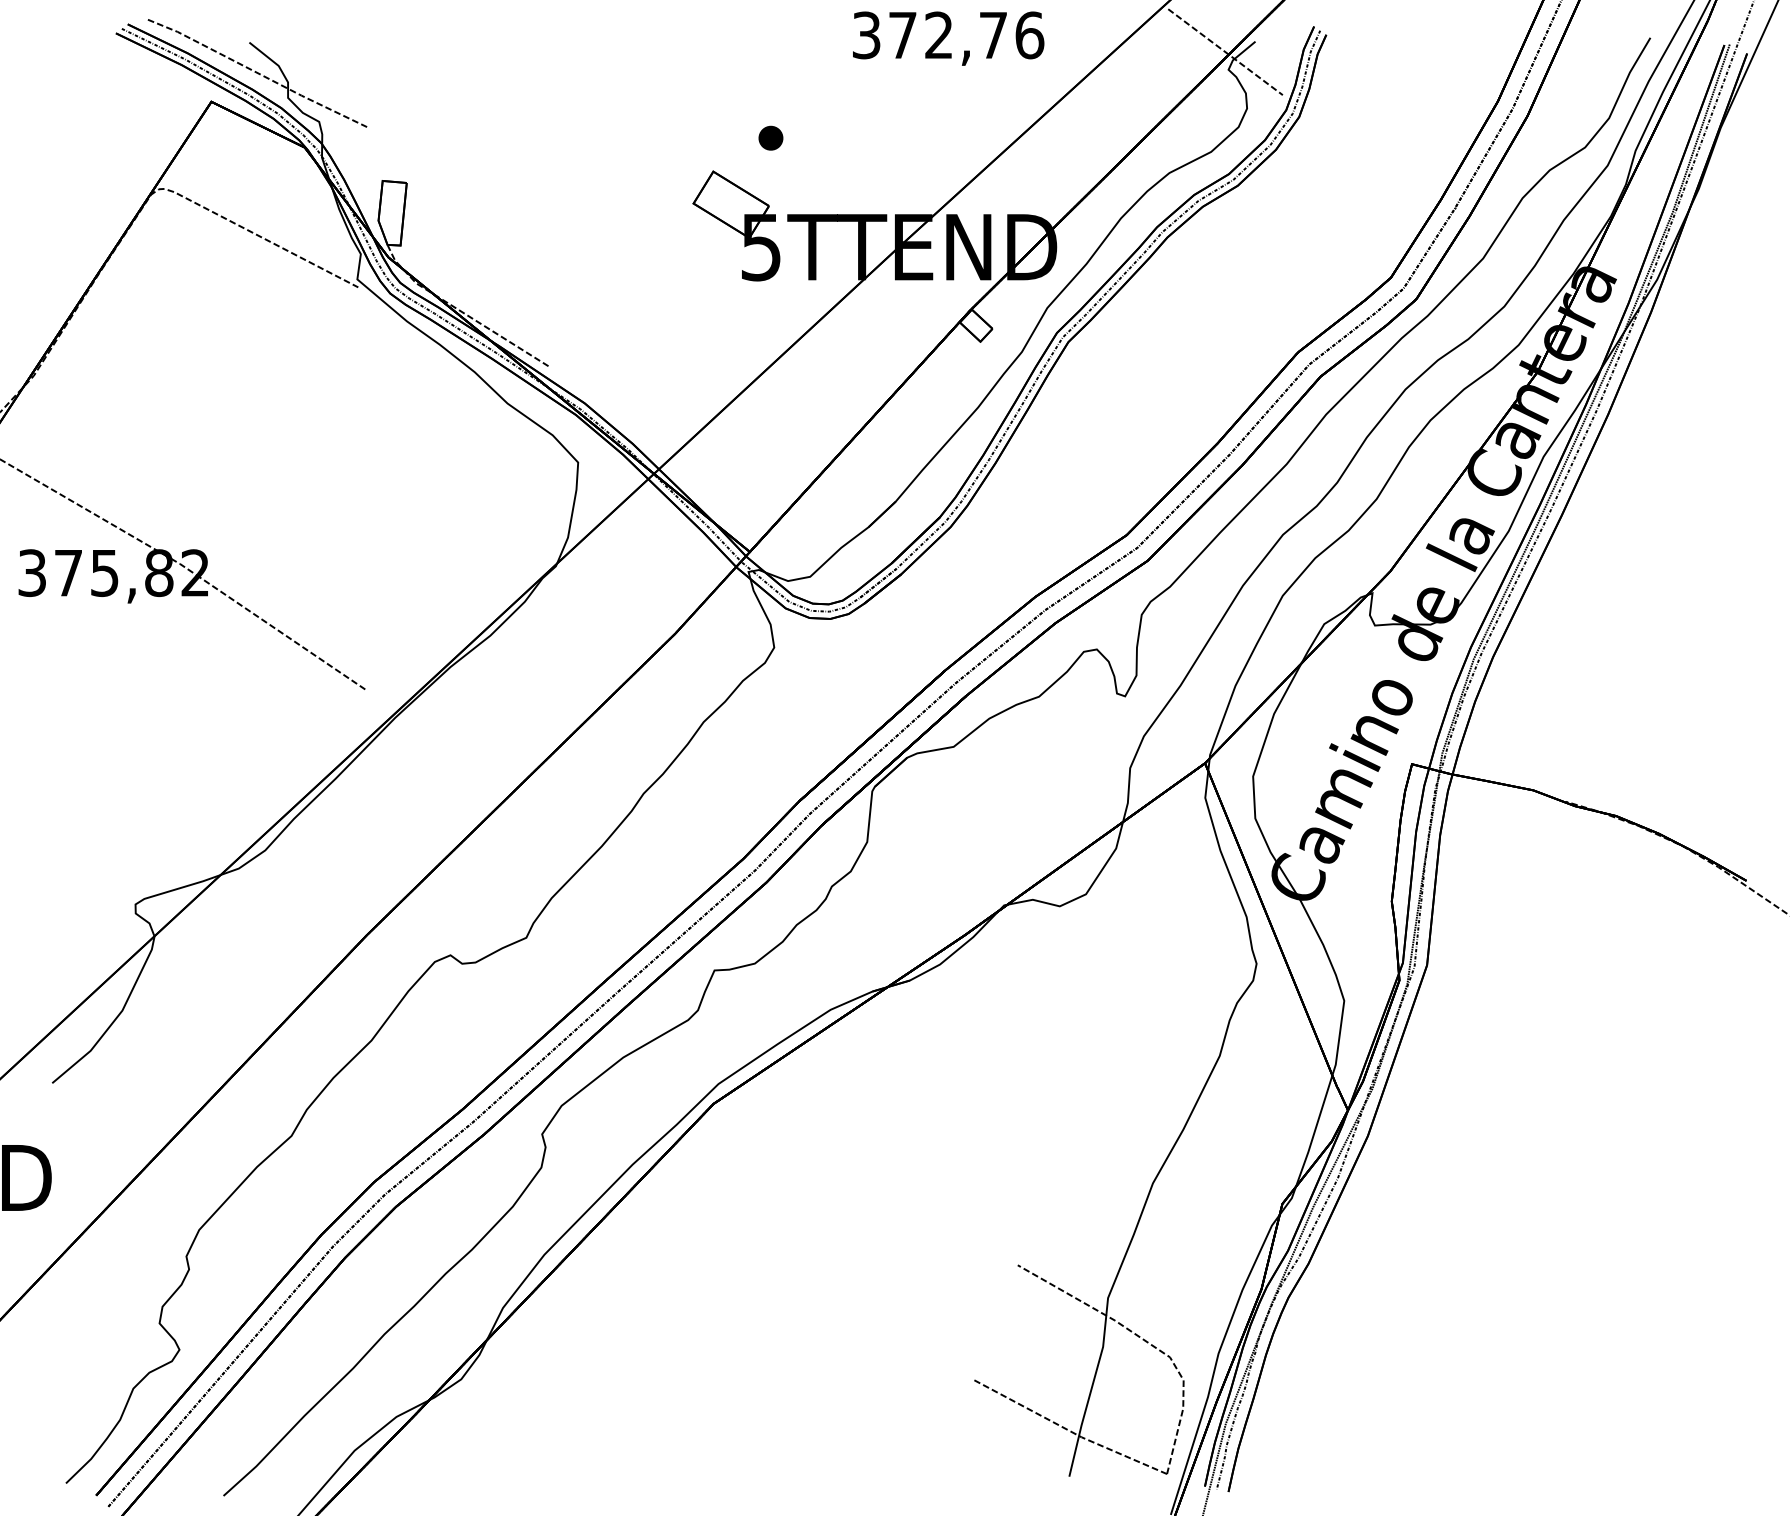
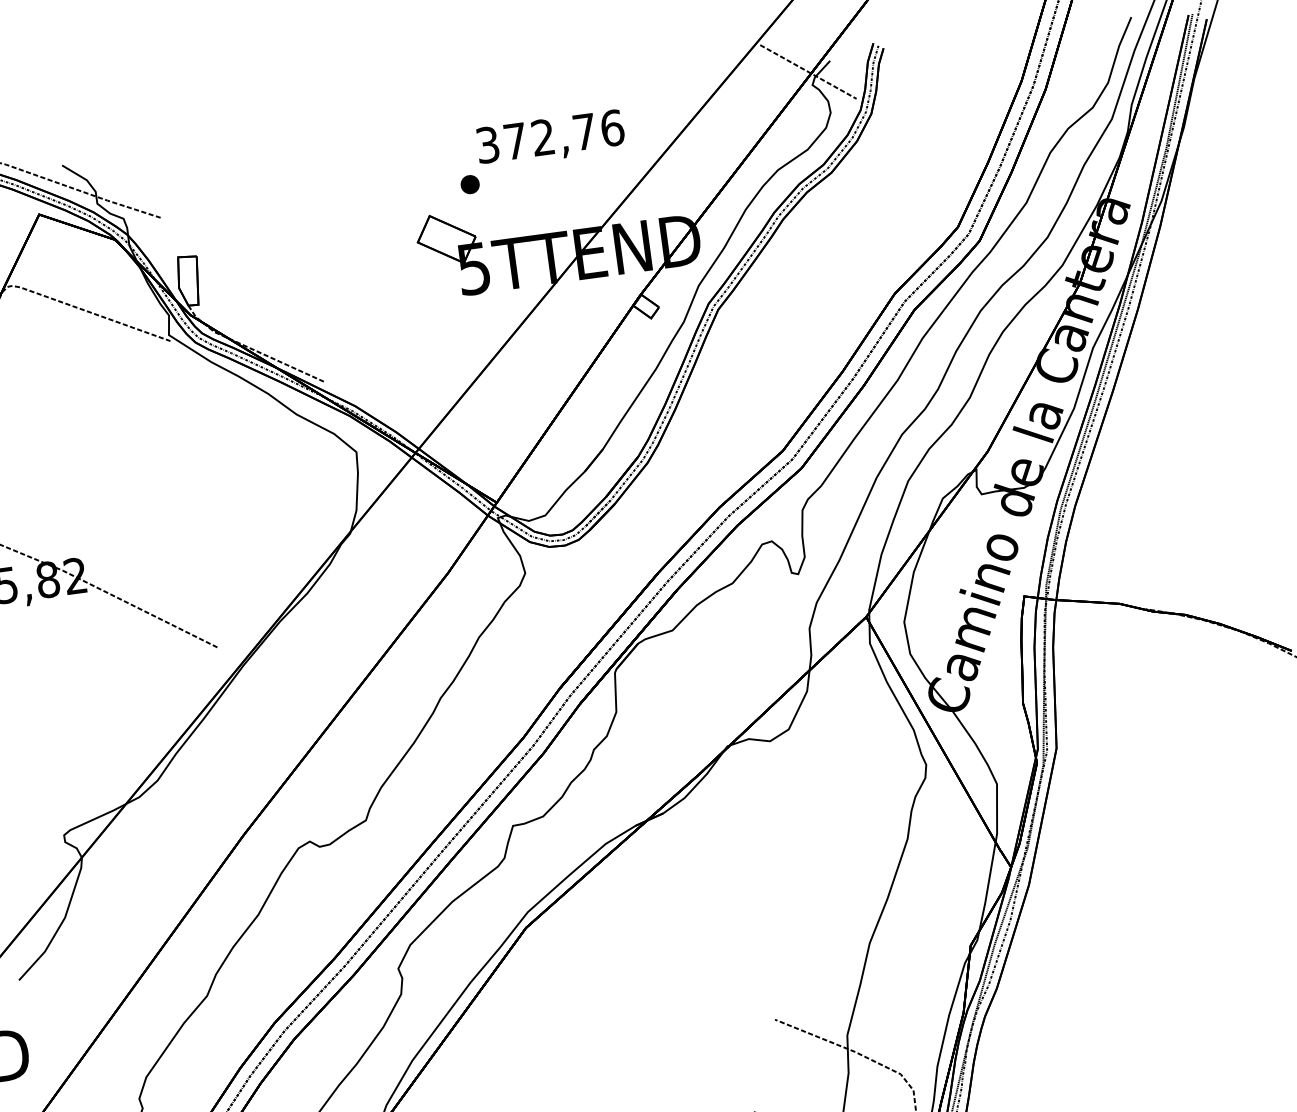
text: (948, 38) -> (550, 138), moved

